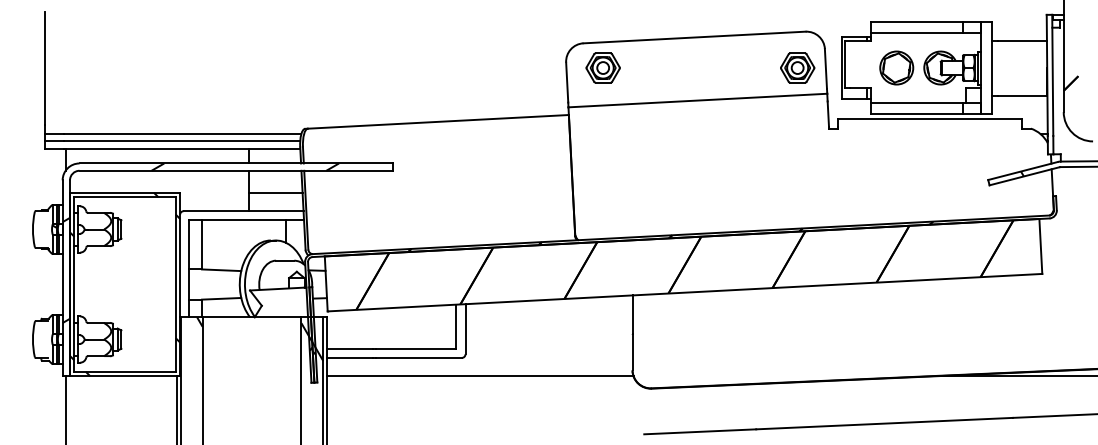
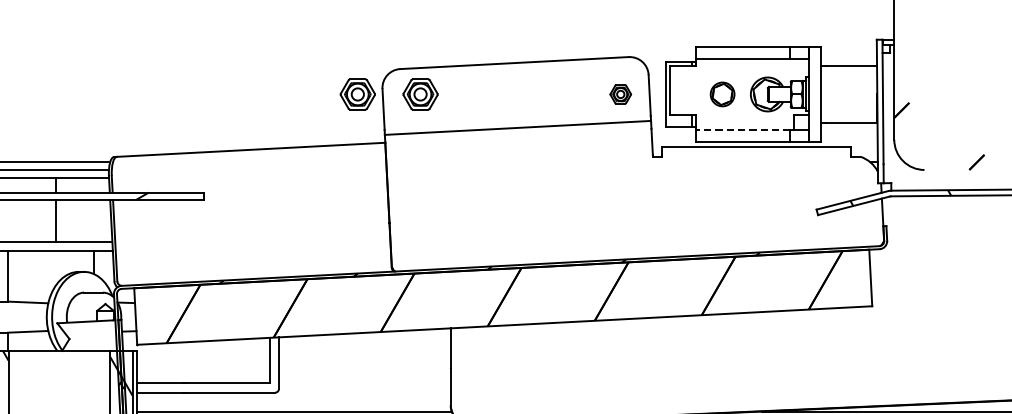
part: (541, 67) -> (357, 93), added
part: (797, 67) -> (620, 93), size x0.6
part: (896, 67) -> (722, 93), size x0.7
line: (916, 102) -> (742, 129), solid -> dashed
line: (275, 192) -> (83, 222), removed

